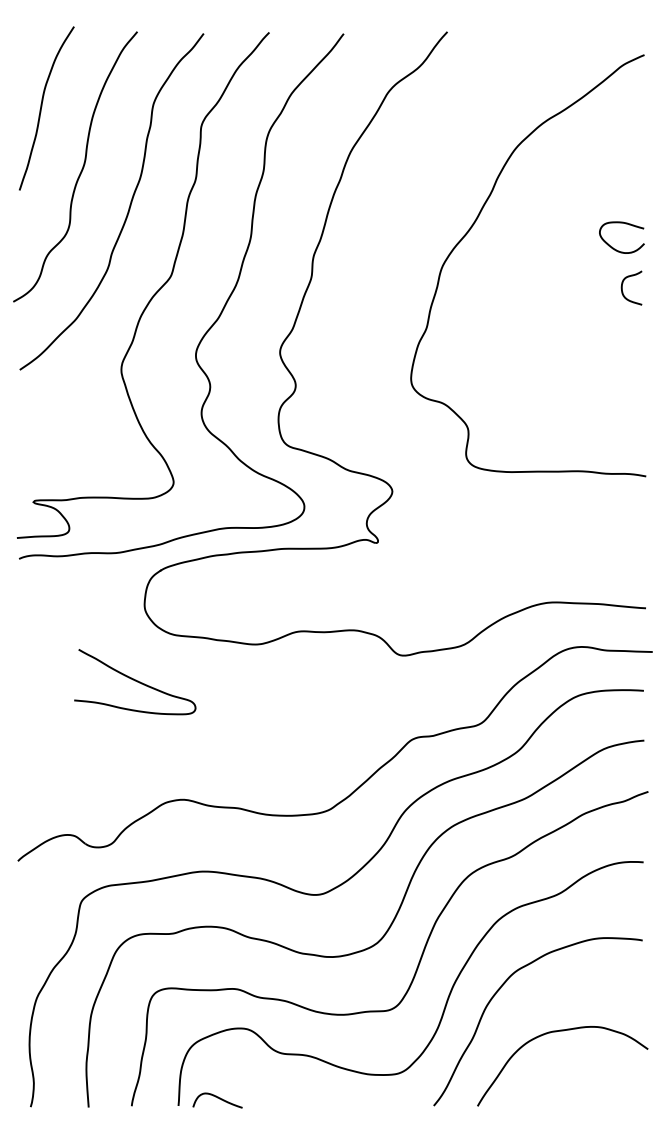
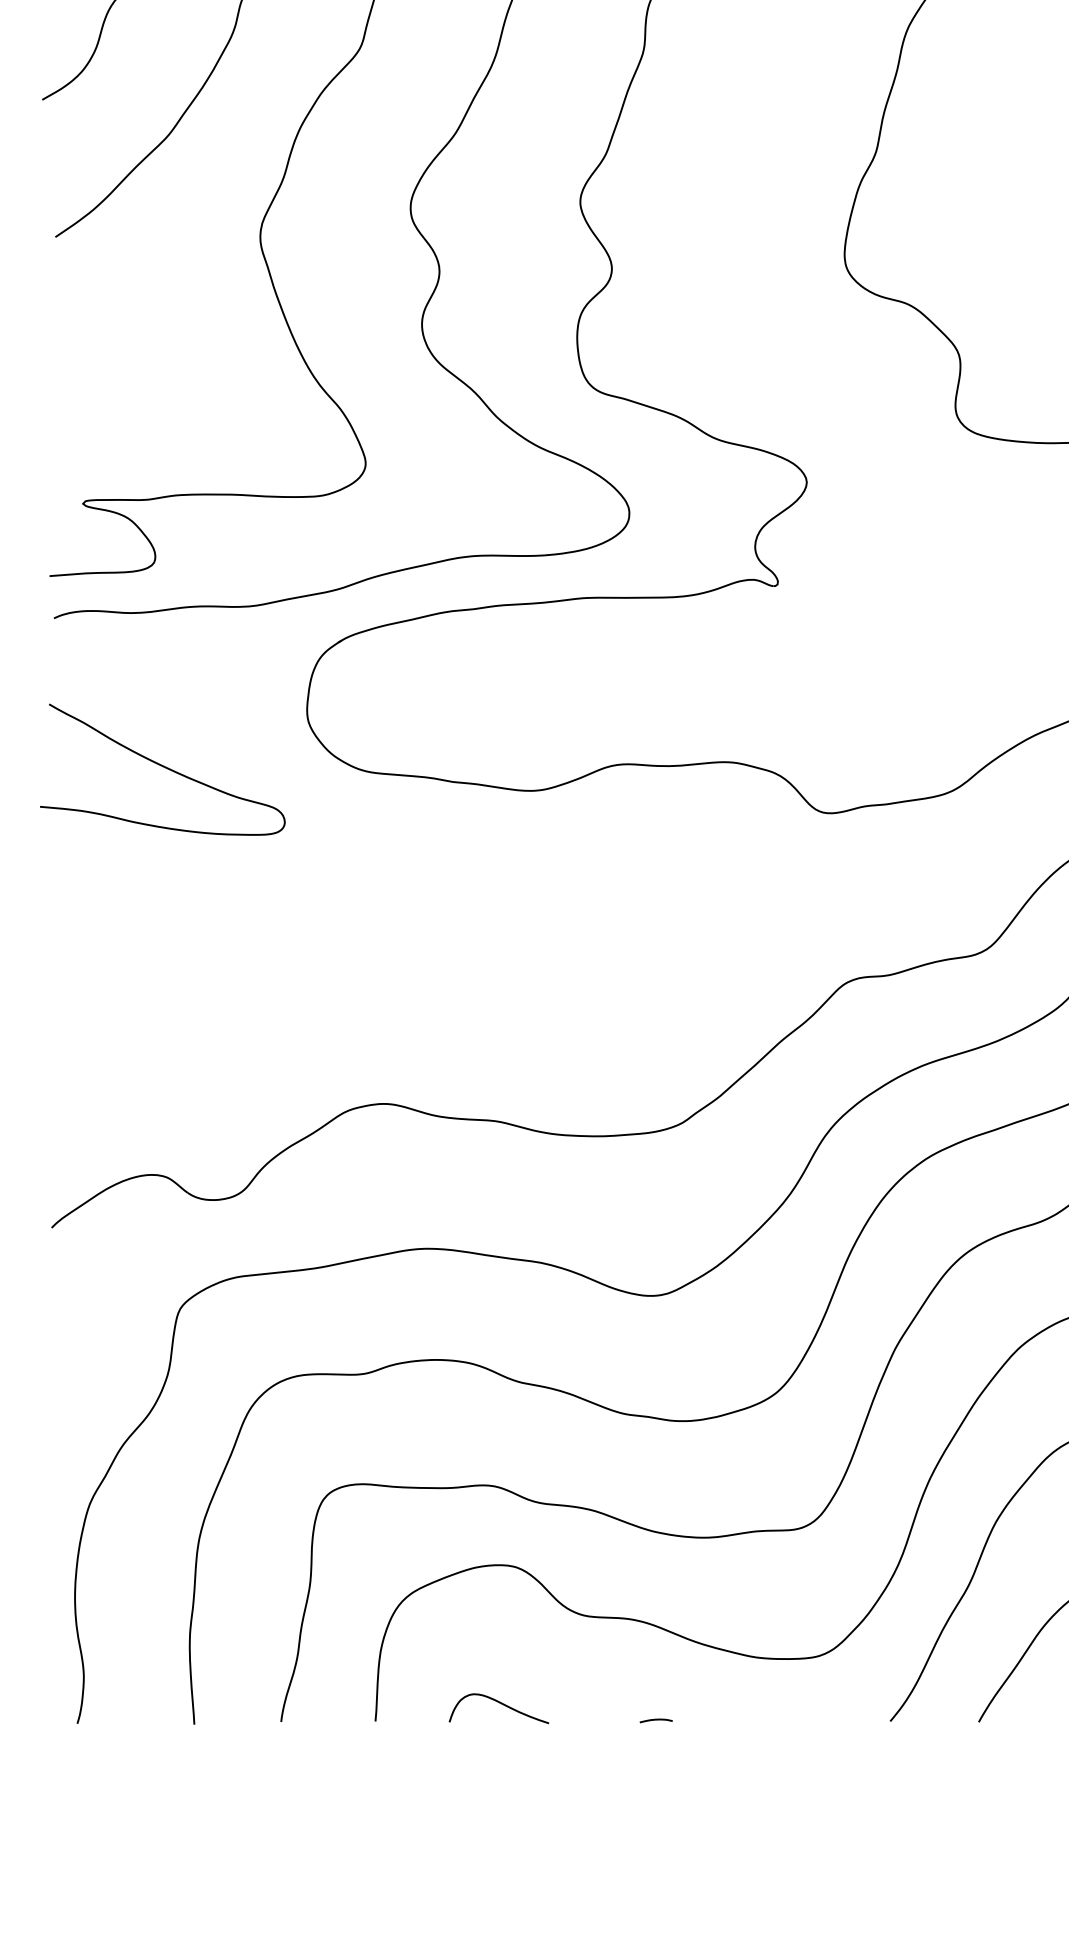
curve: (135, 681) -> (163, 768), moved
curve: (217, 1098) -> (498, 1704), moved
line: (317, 1105) -> (655, 1720), added

